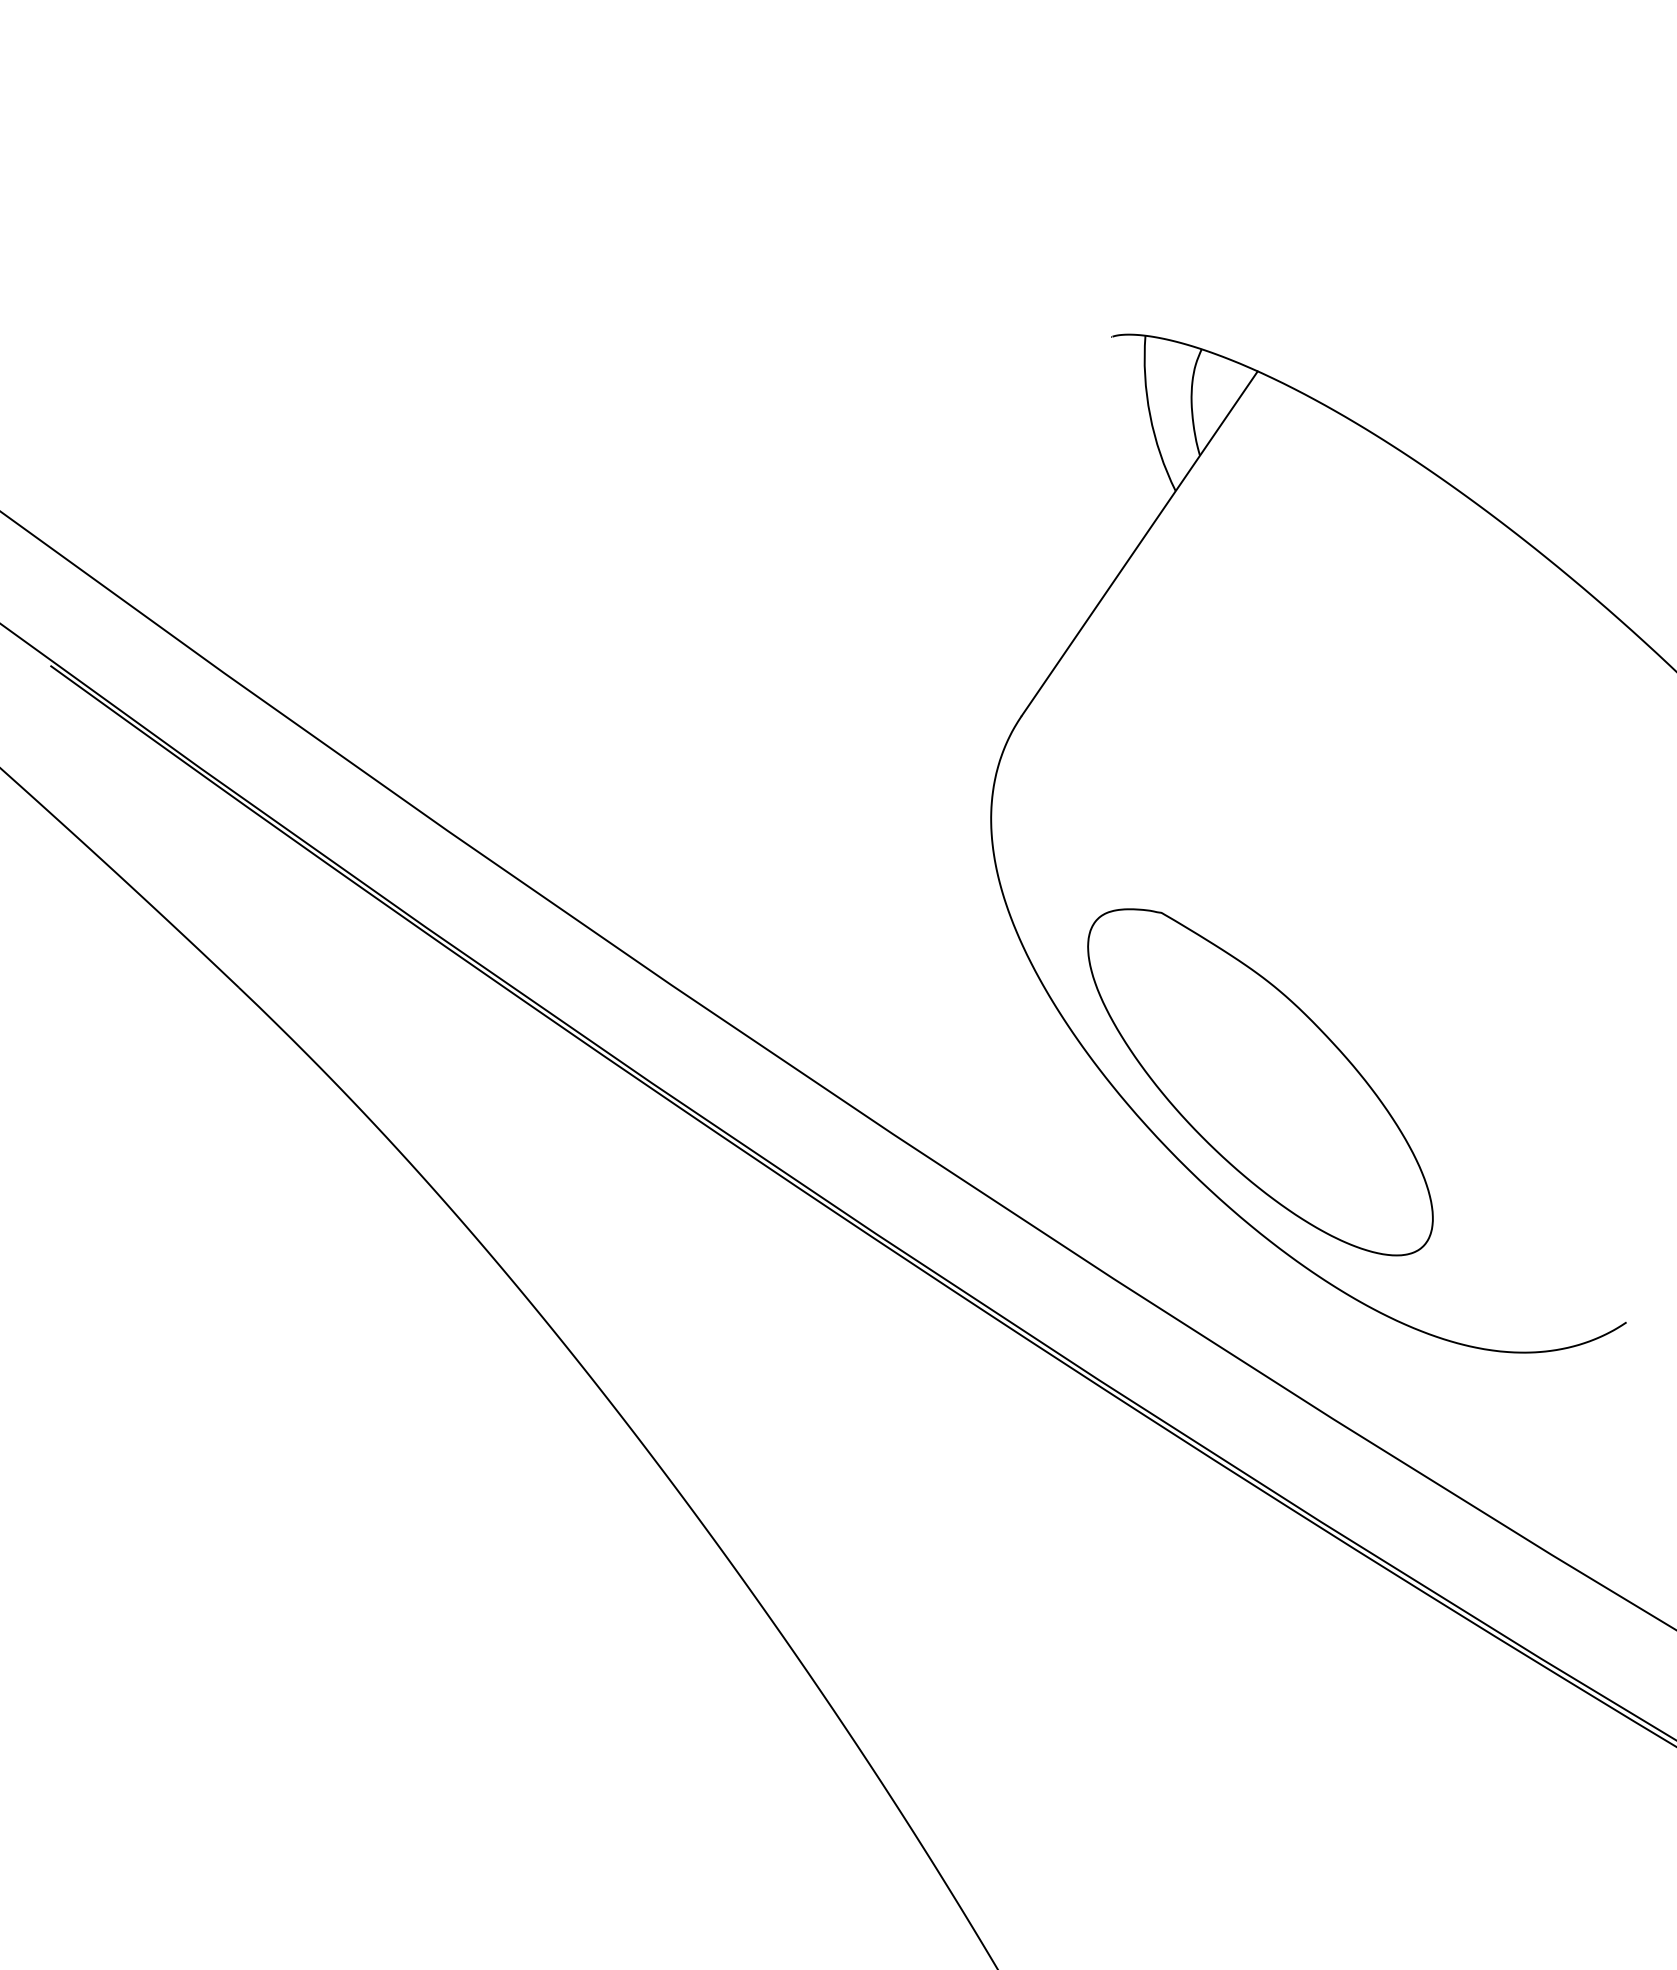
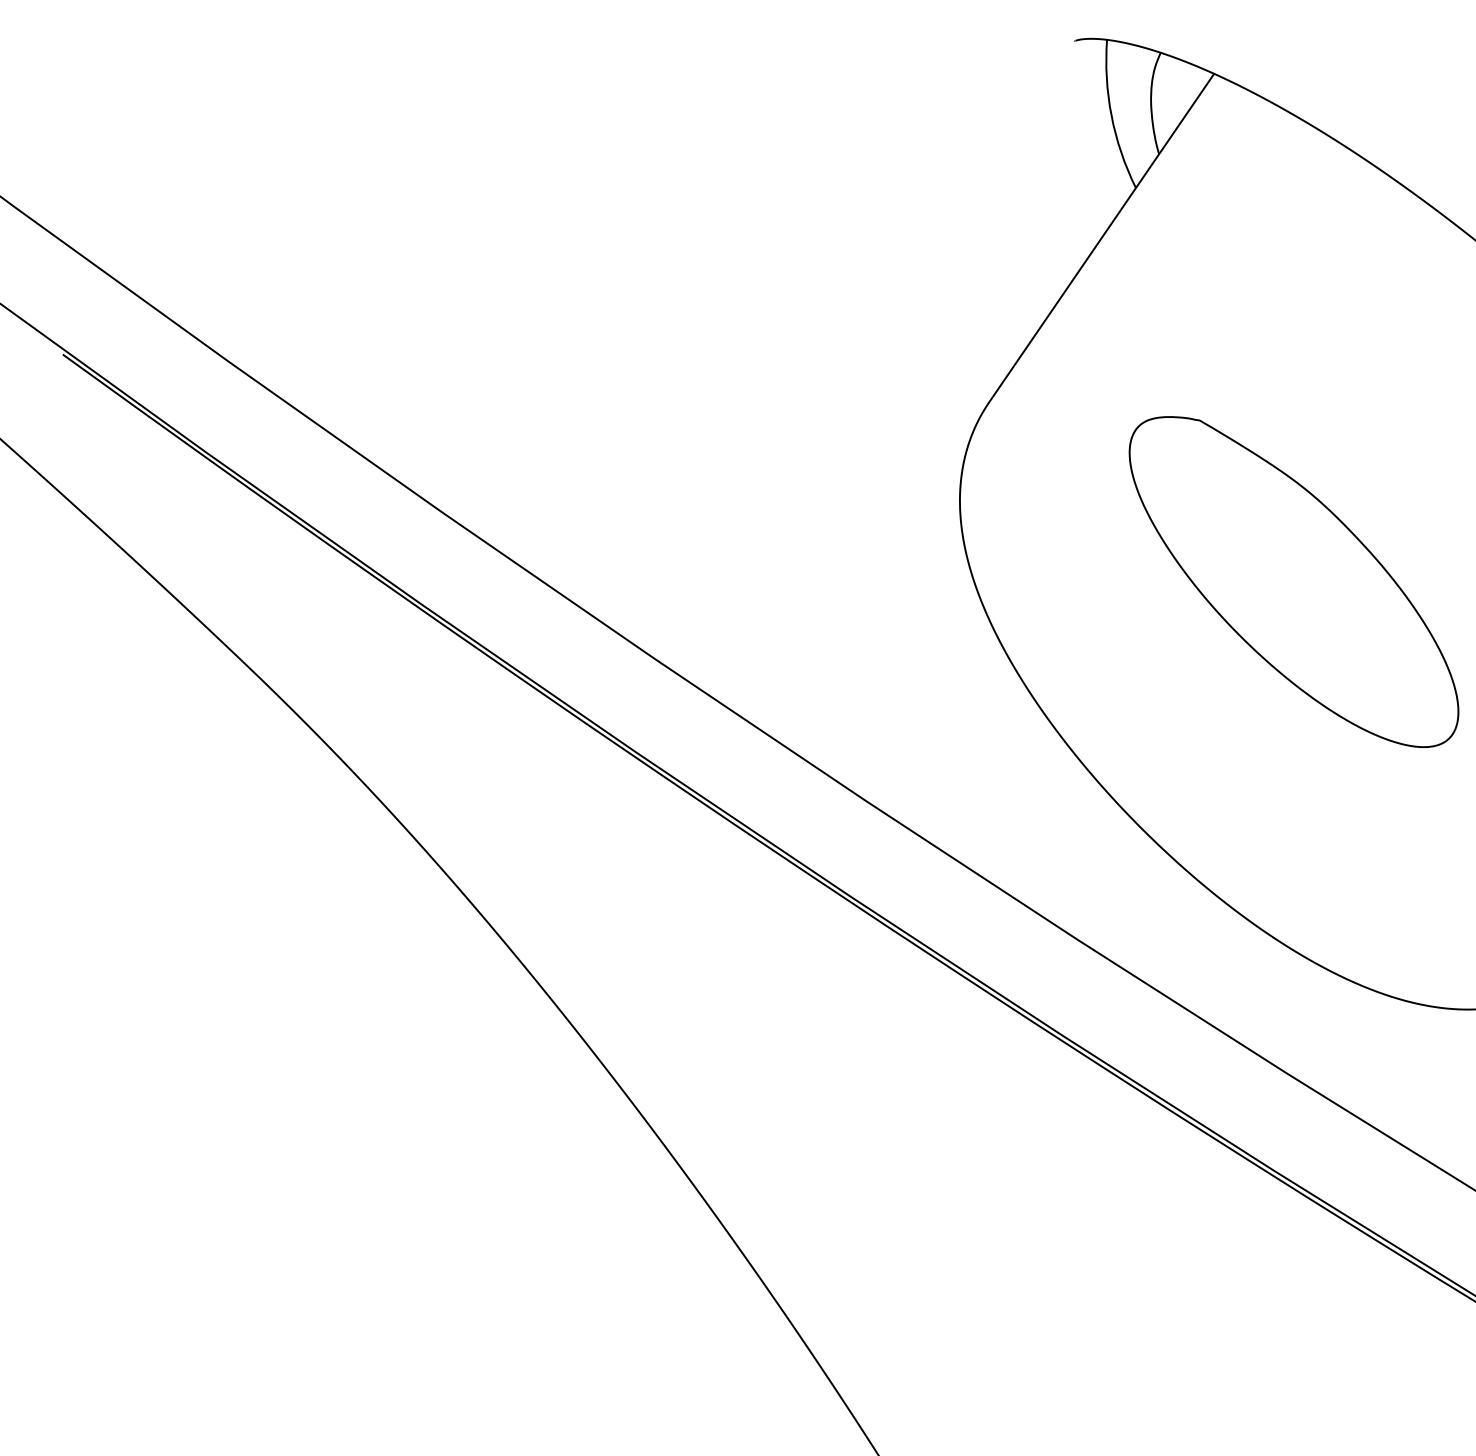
part: (1260, 1082) -> (1294, 582), moved

